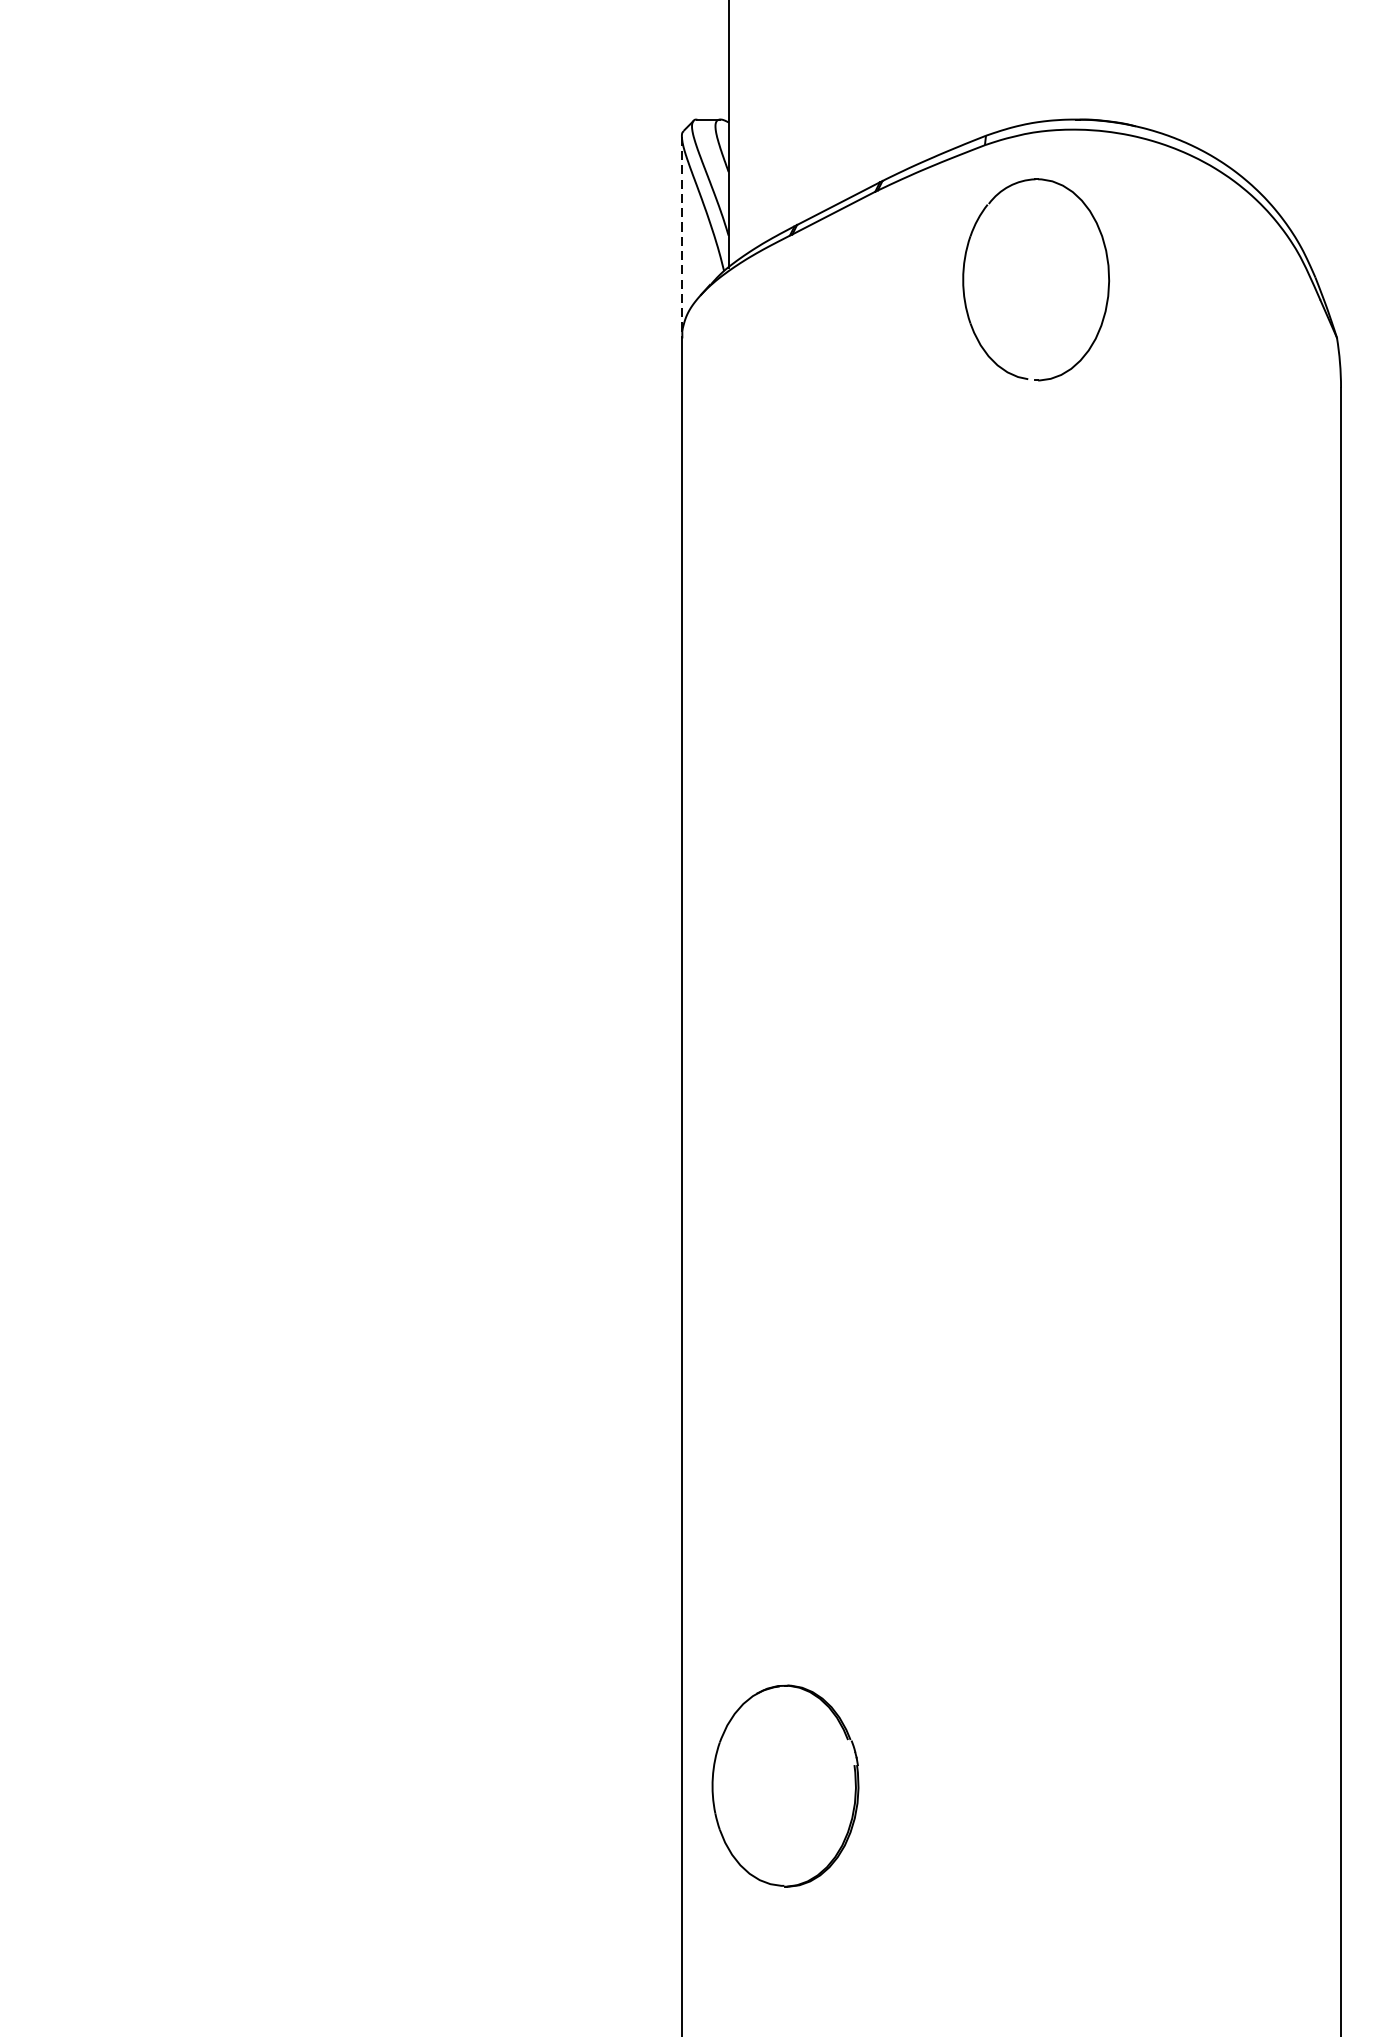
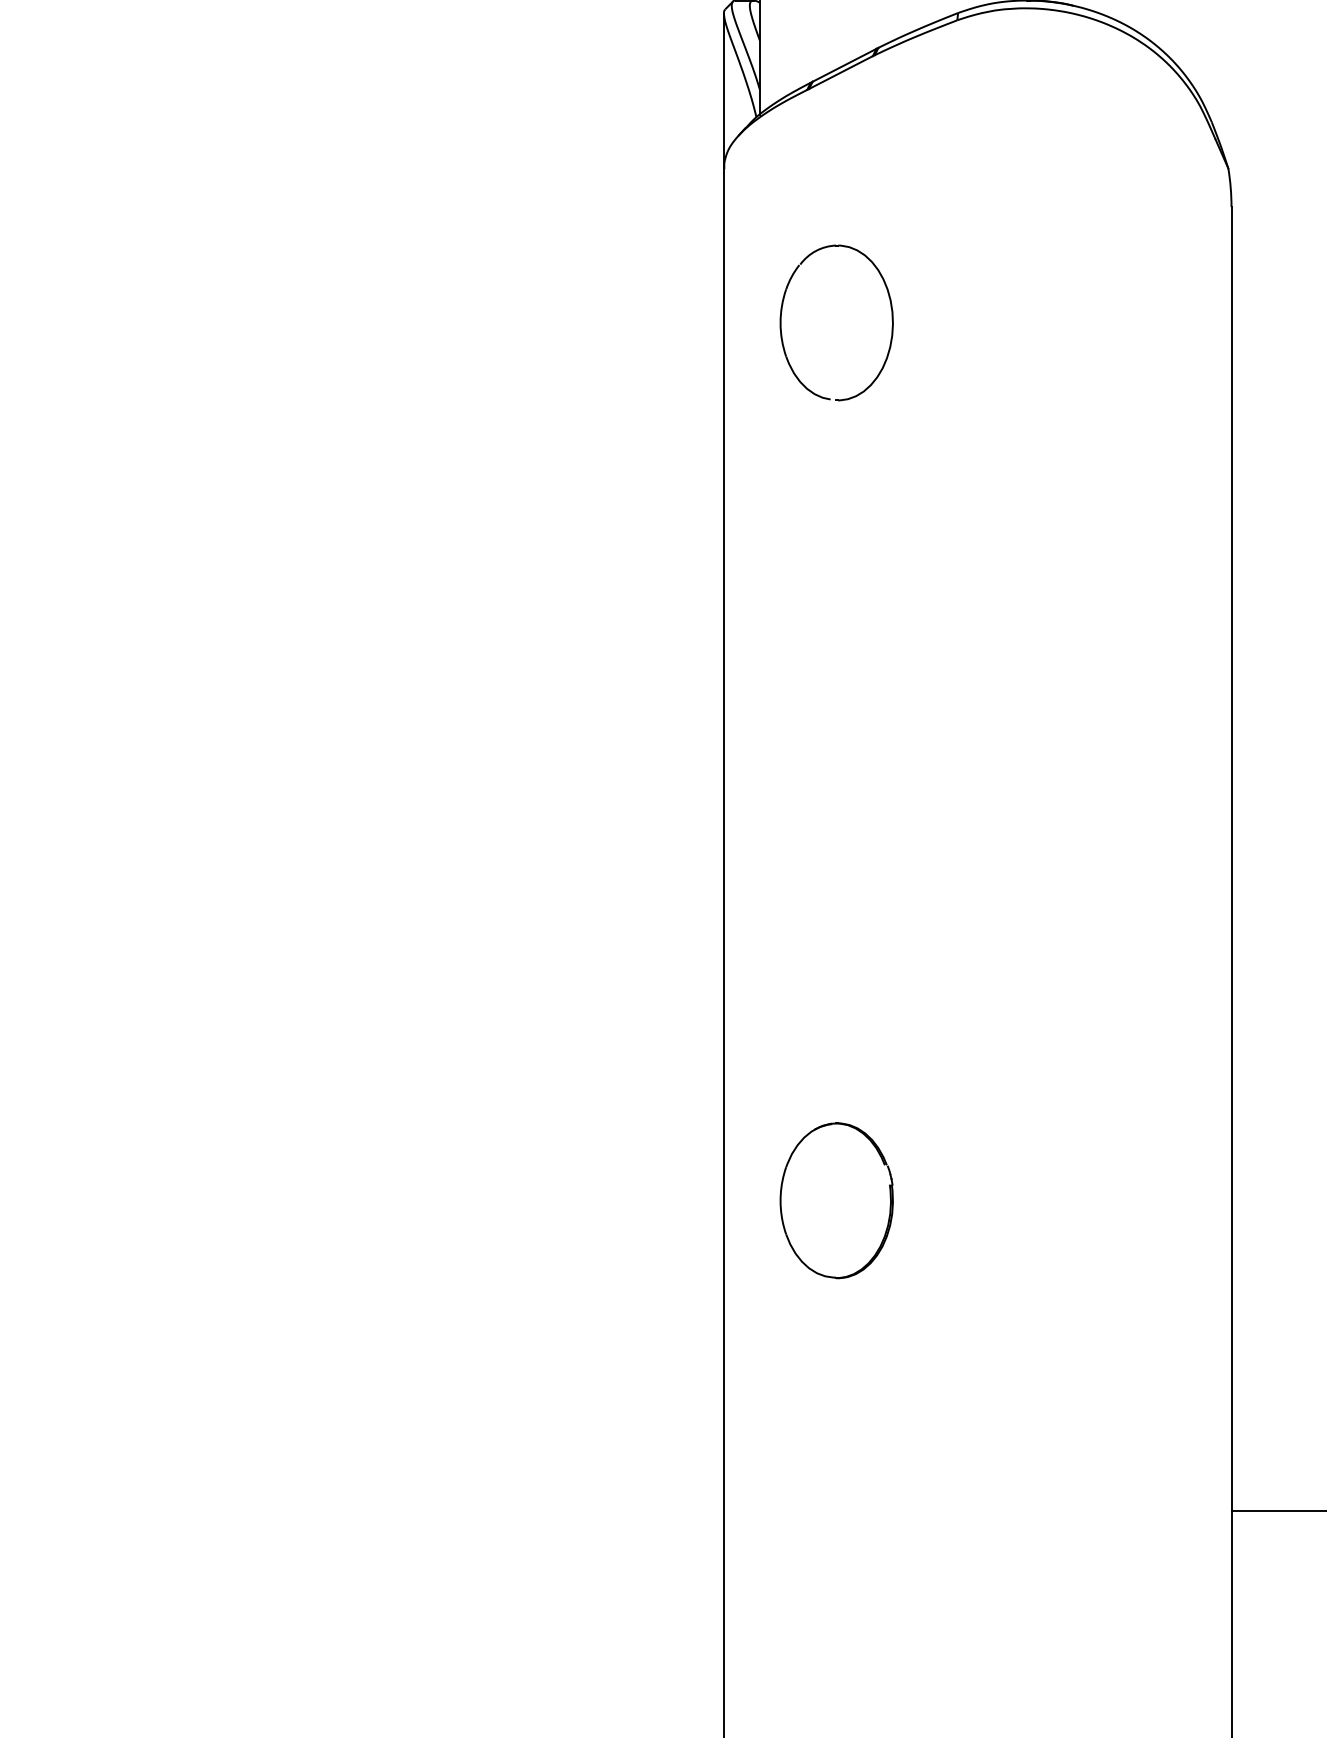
line: (682, 237) -> (724, 91), dashed -> solid
part: (964, 279) -> (781, 322), moved
part: (785, 1785) -> (836, 1200), moved

